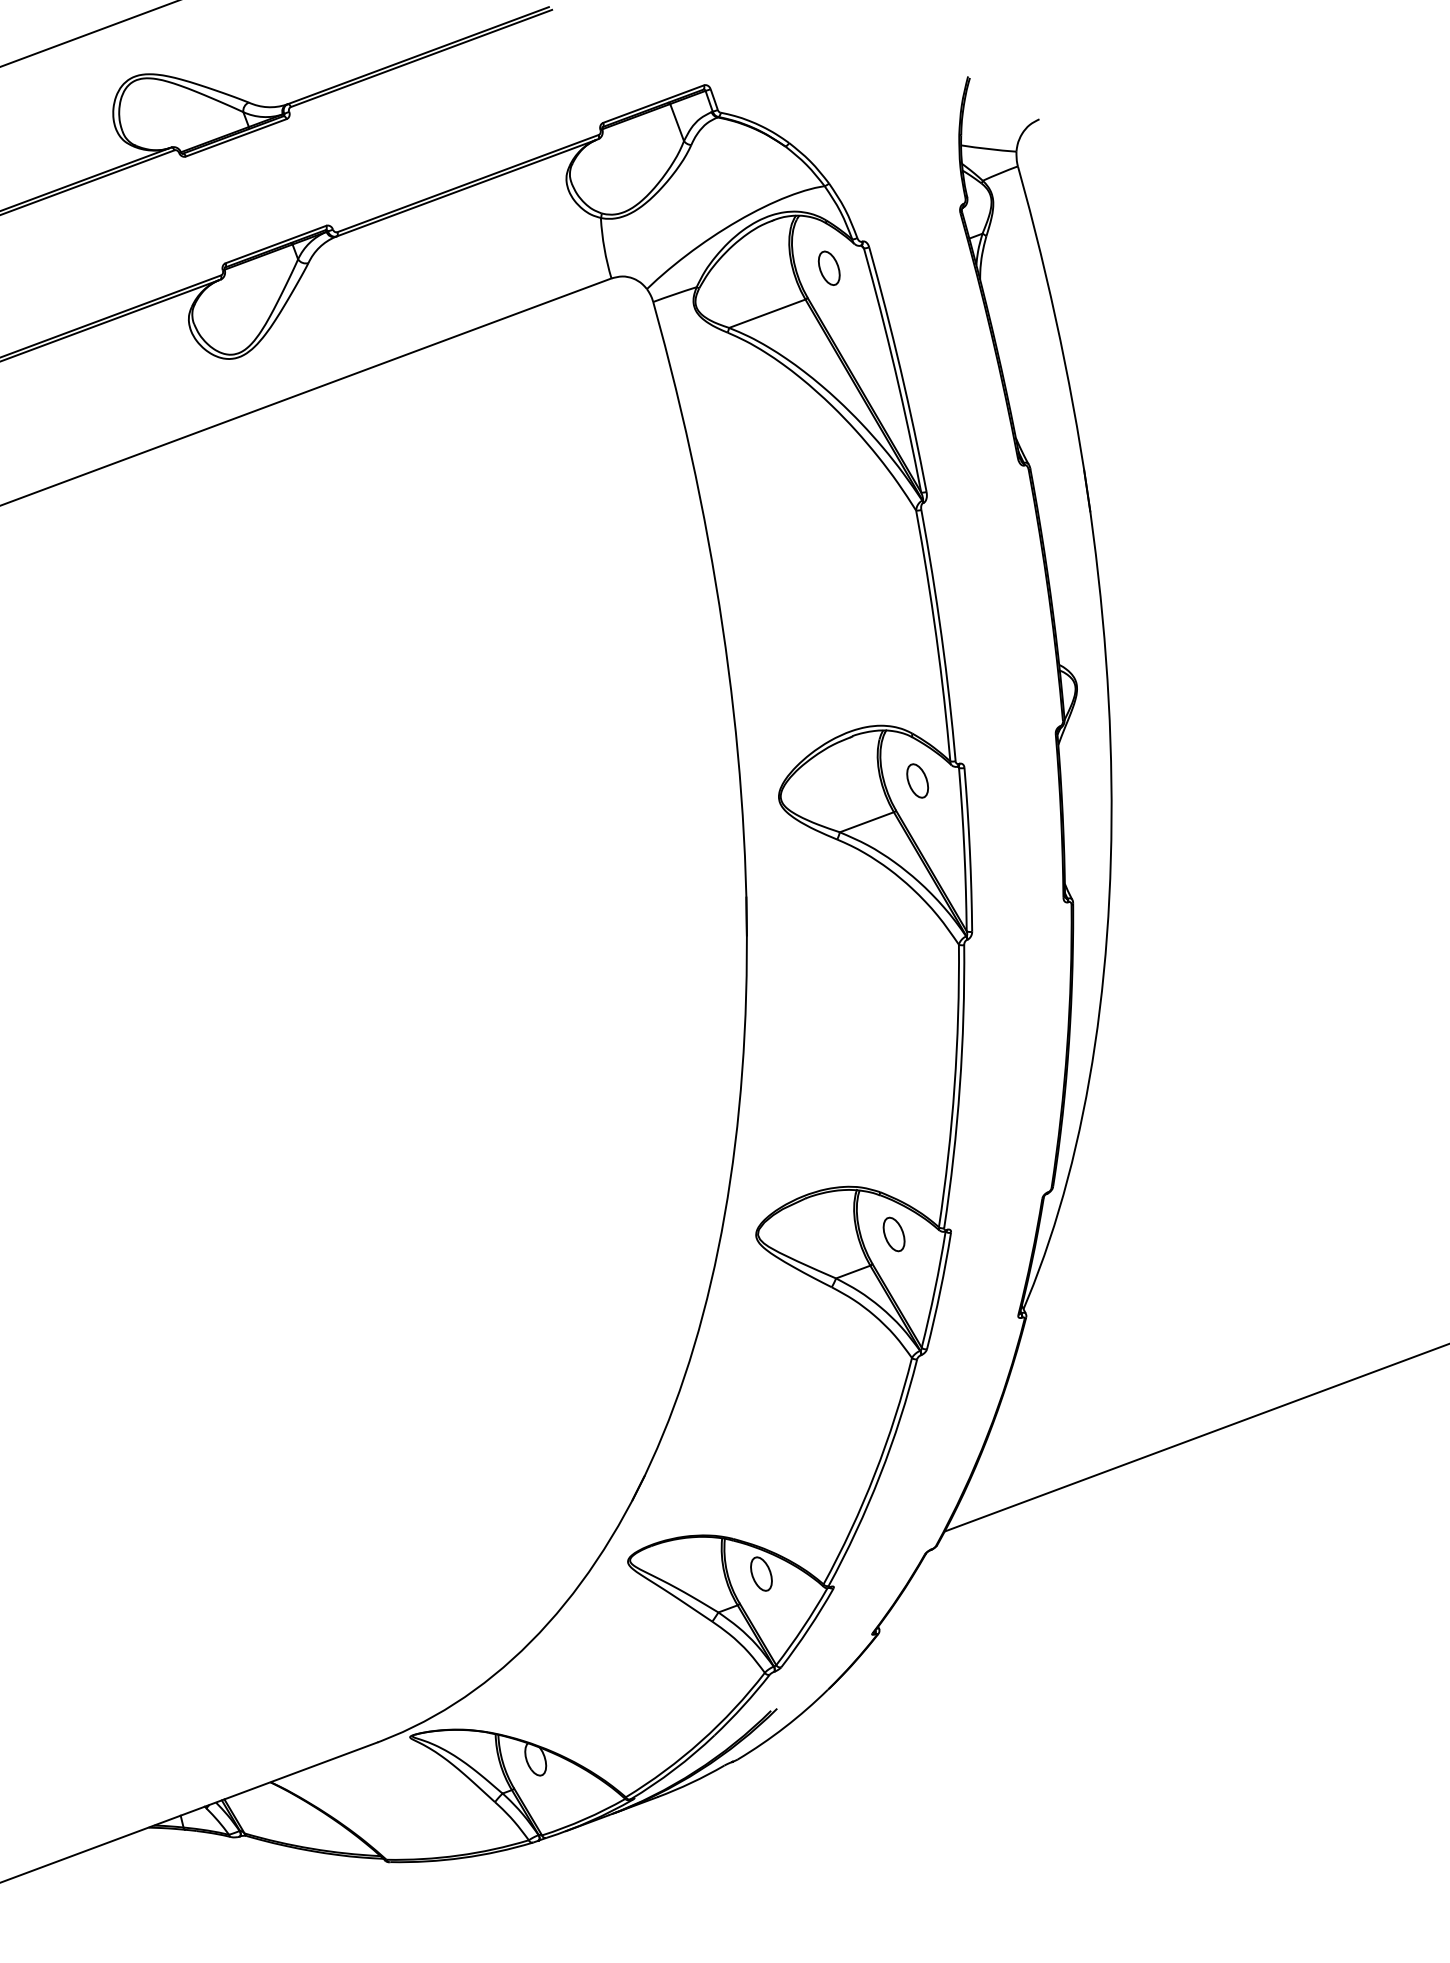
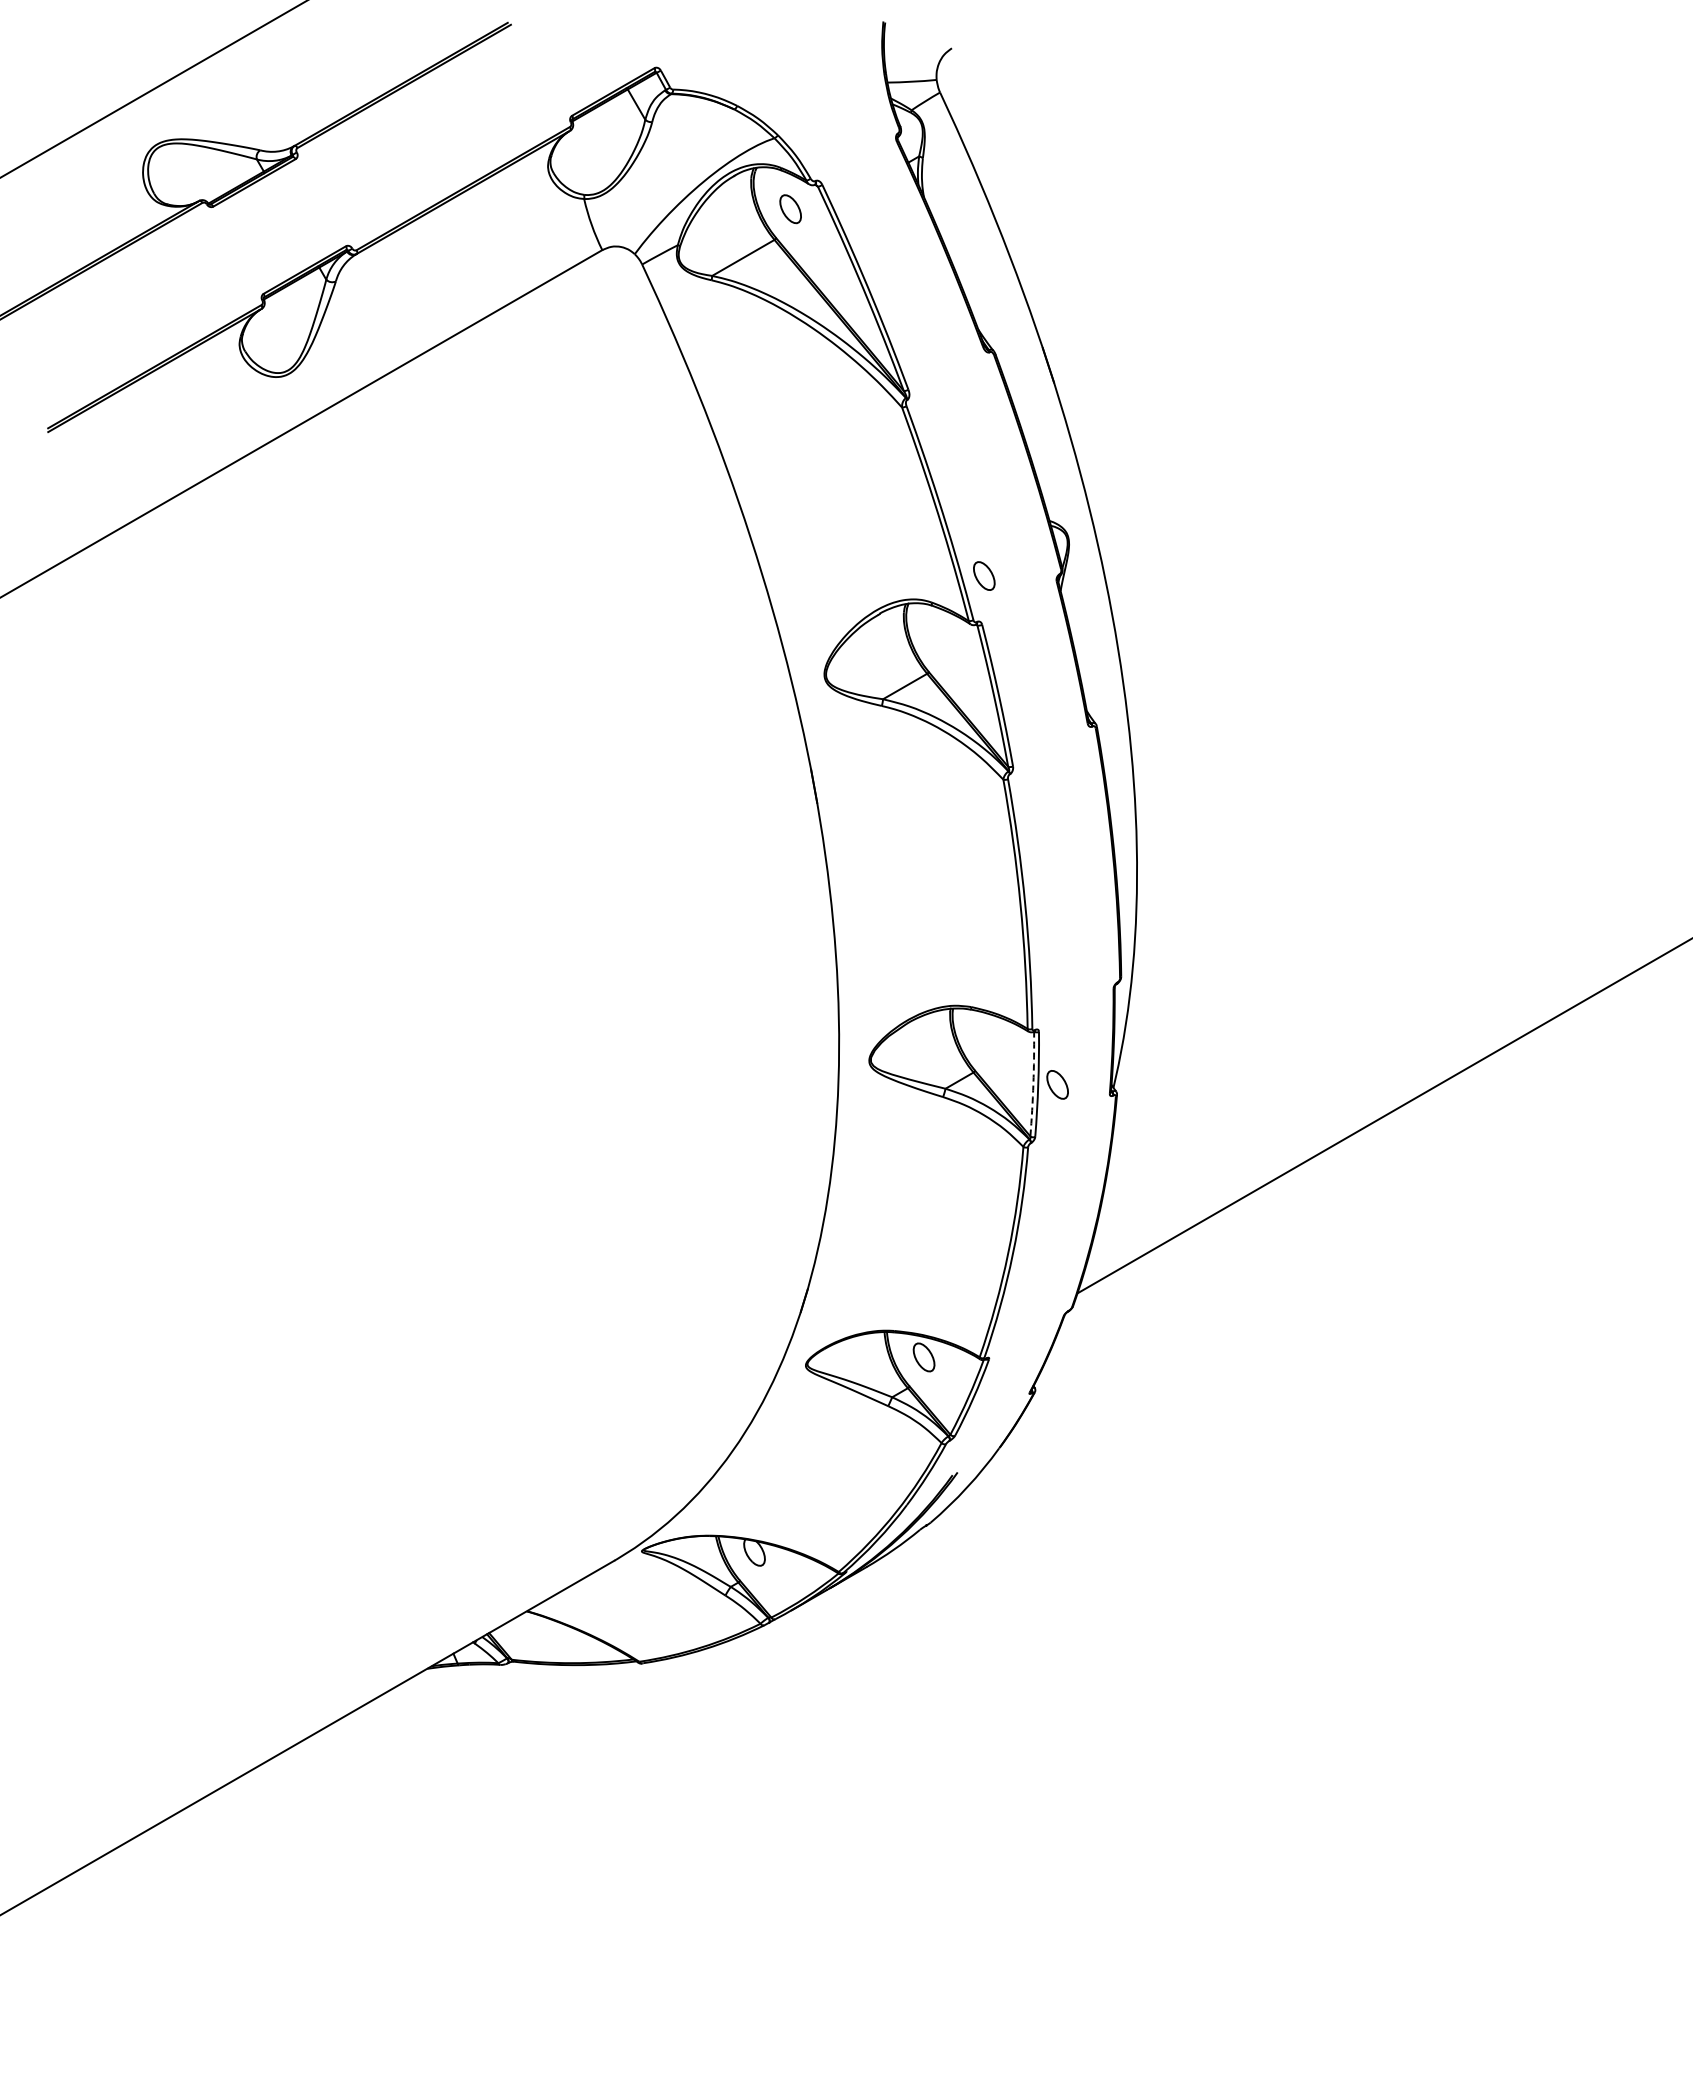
part: (917, 780) -> (984, 575), moved
part: (894, 1234) -> (1057, 1084), moved
arc: (934, 1290) -> (1033, 1084), solid -> dashed

